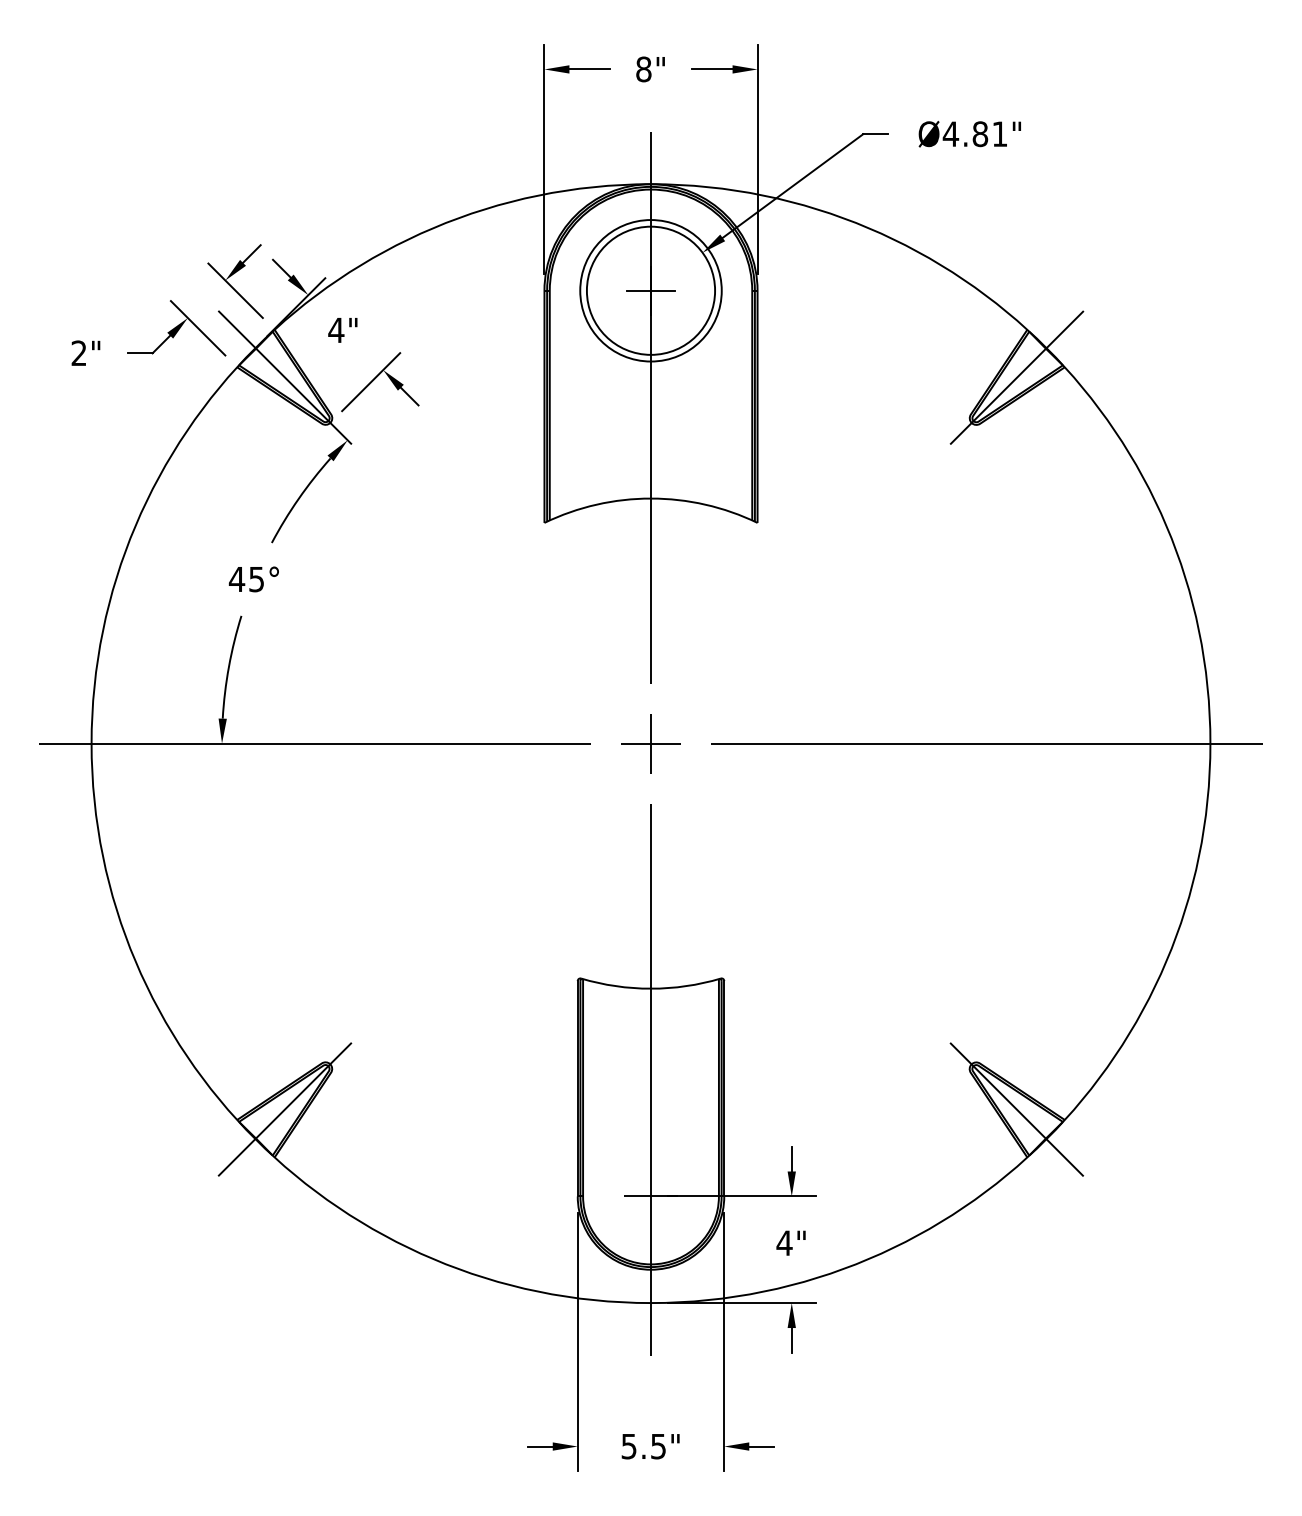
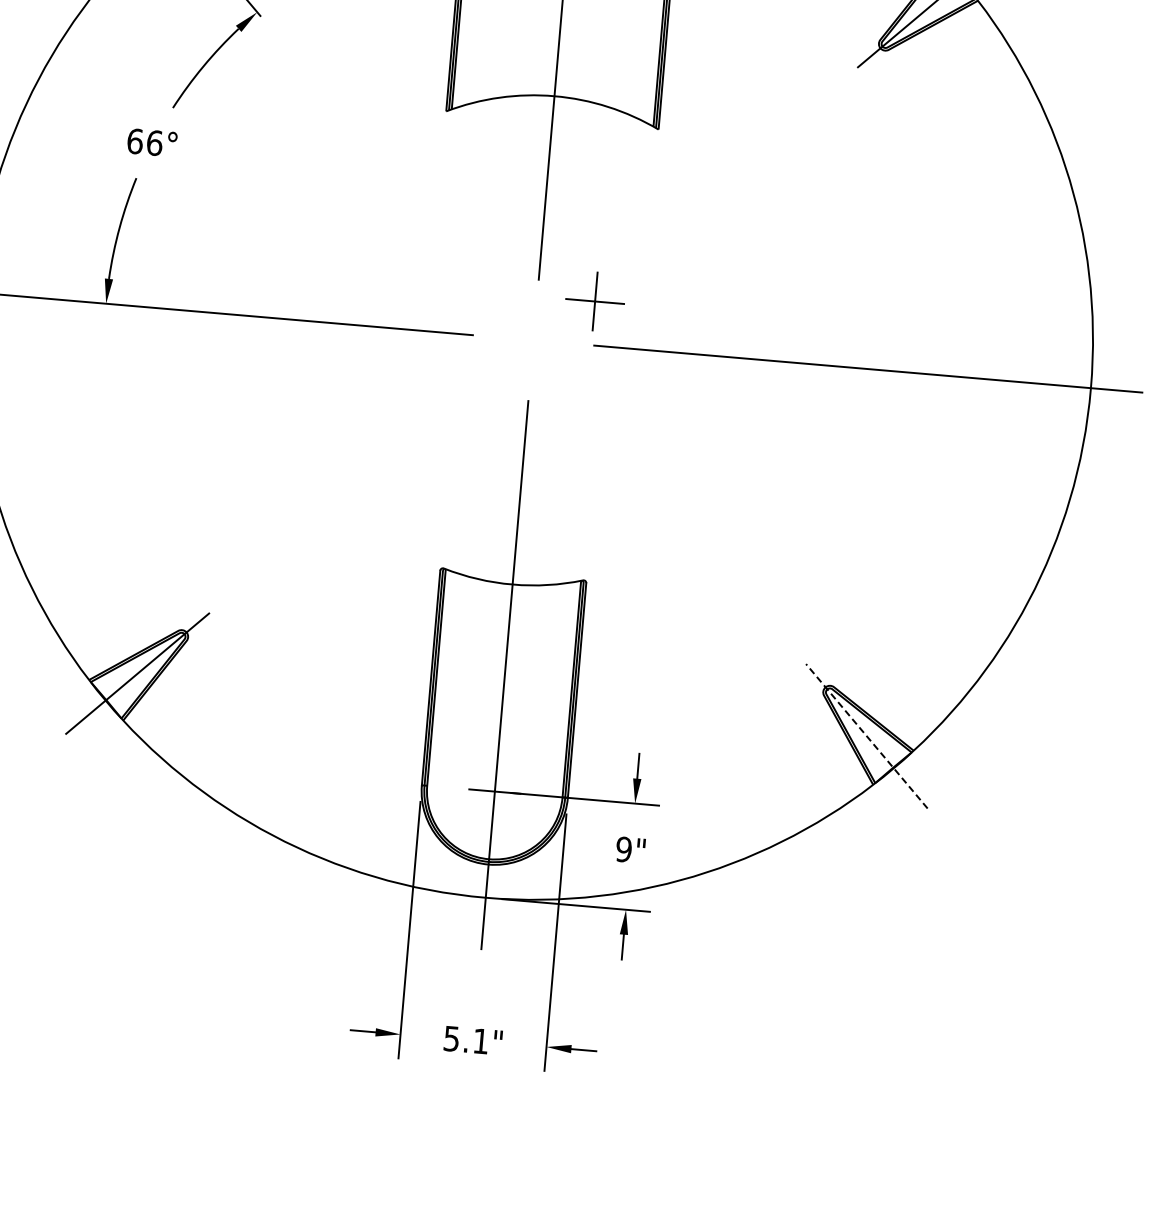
text: (246, 579) -> (144, 142), 45° -> 66°
part: (650, 743) -> (594, 301), moved
line: (1016, 1109) -> (866, 736), solid -> dashed
text: (784, 1243) -> (623, 849), 4" -> 9"
text: (658, 1446) -> (481, 1041), 5.5" -> 5.1"

